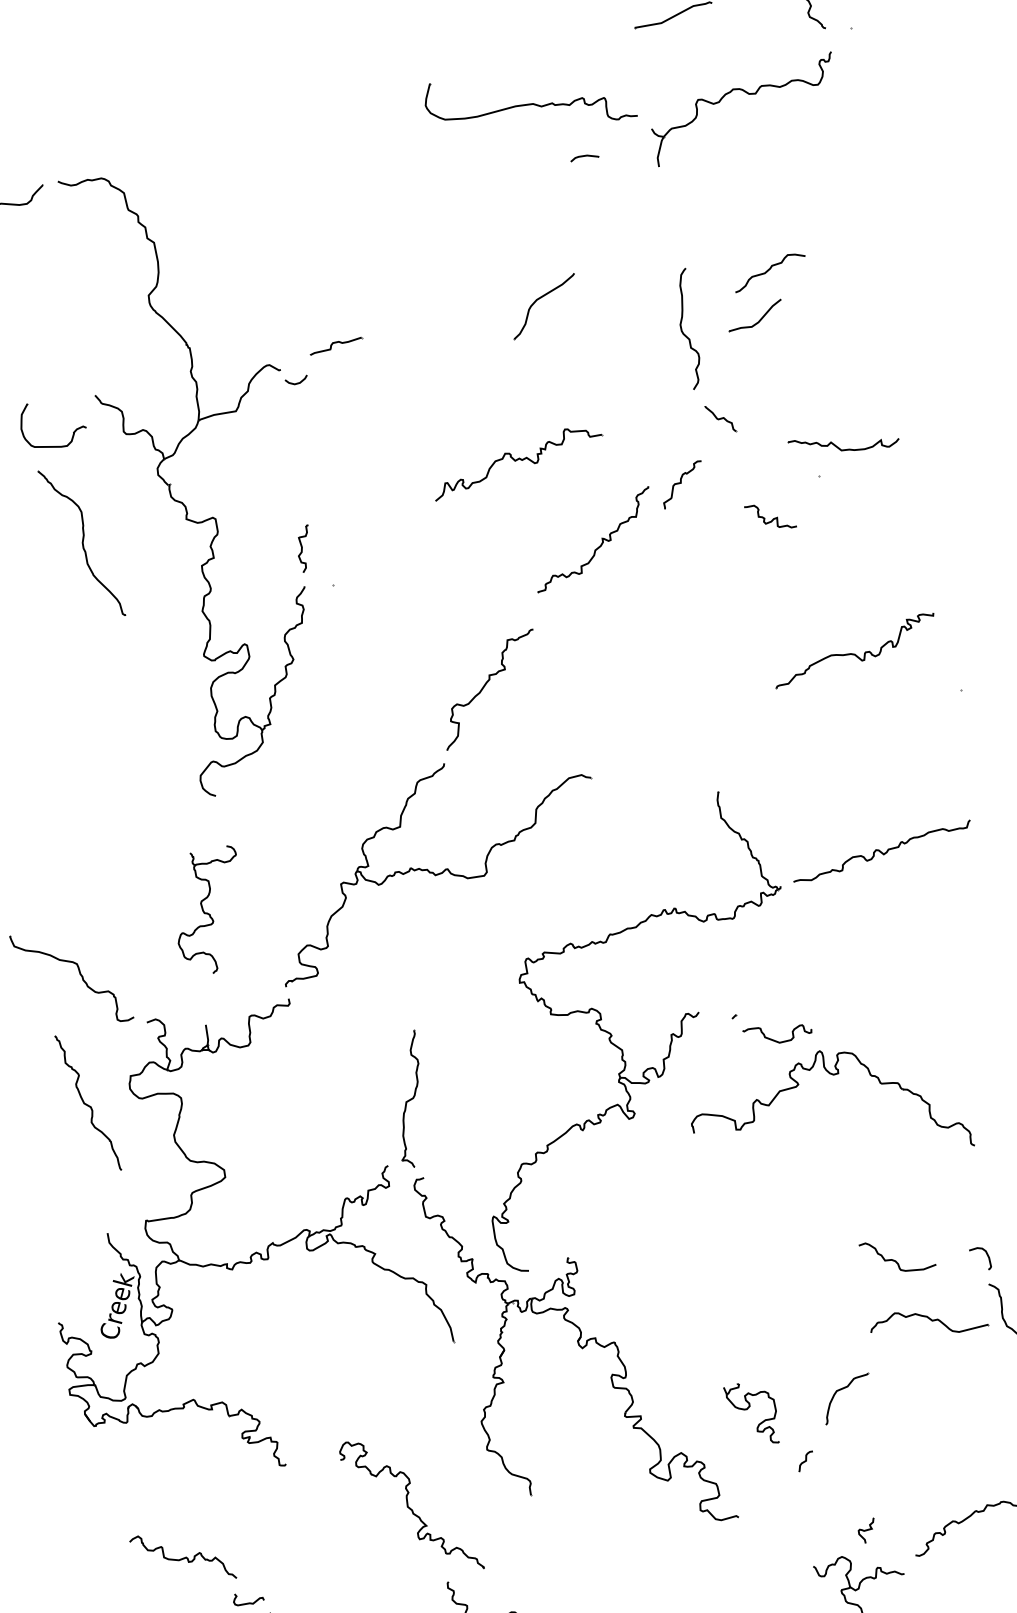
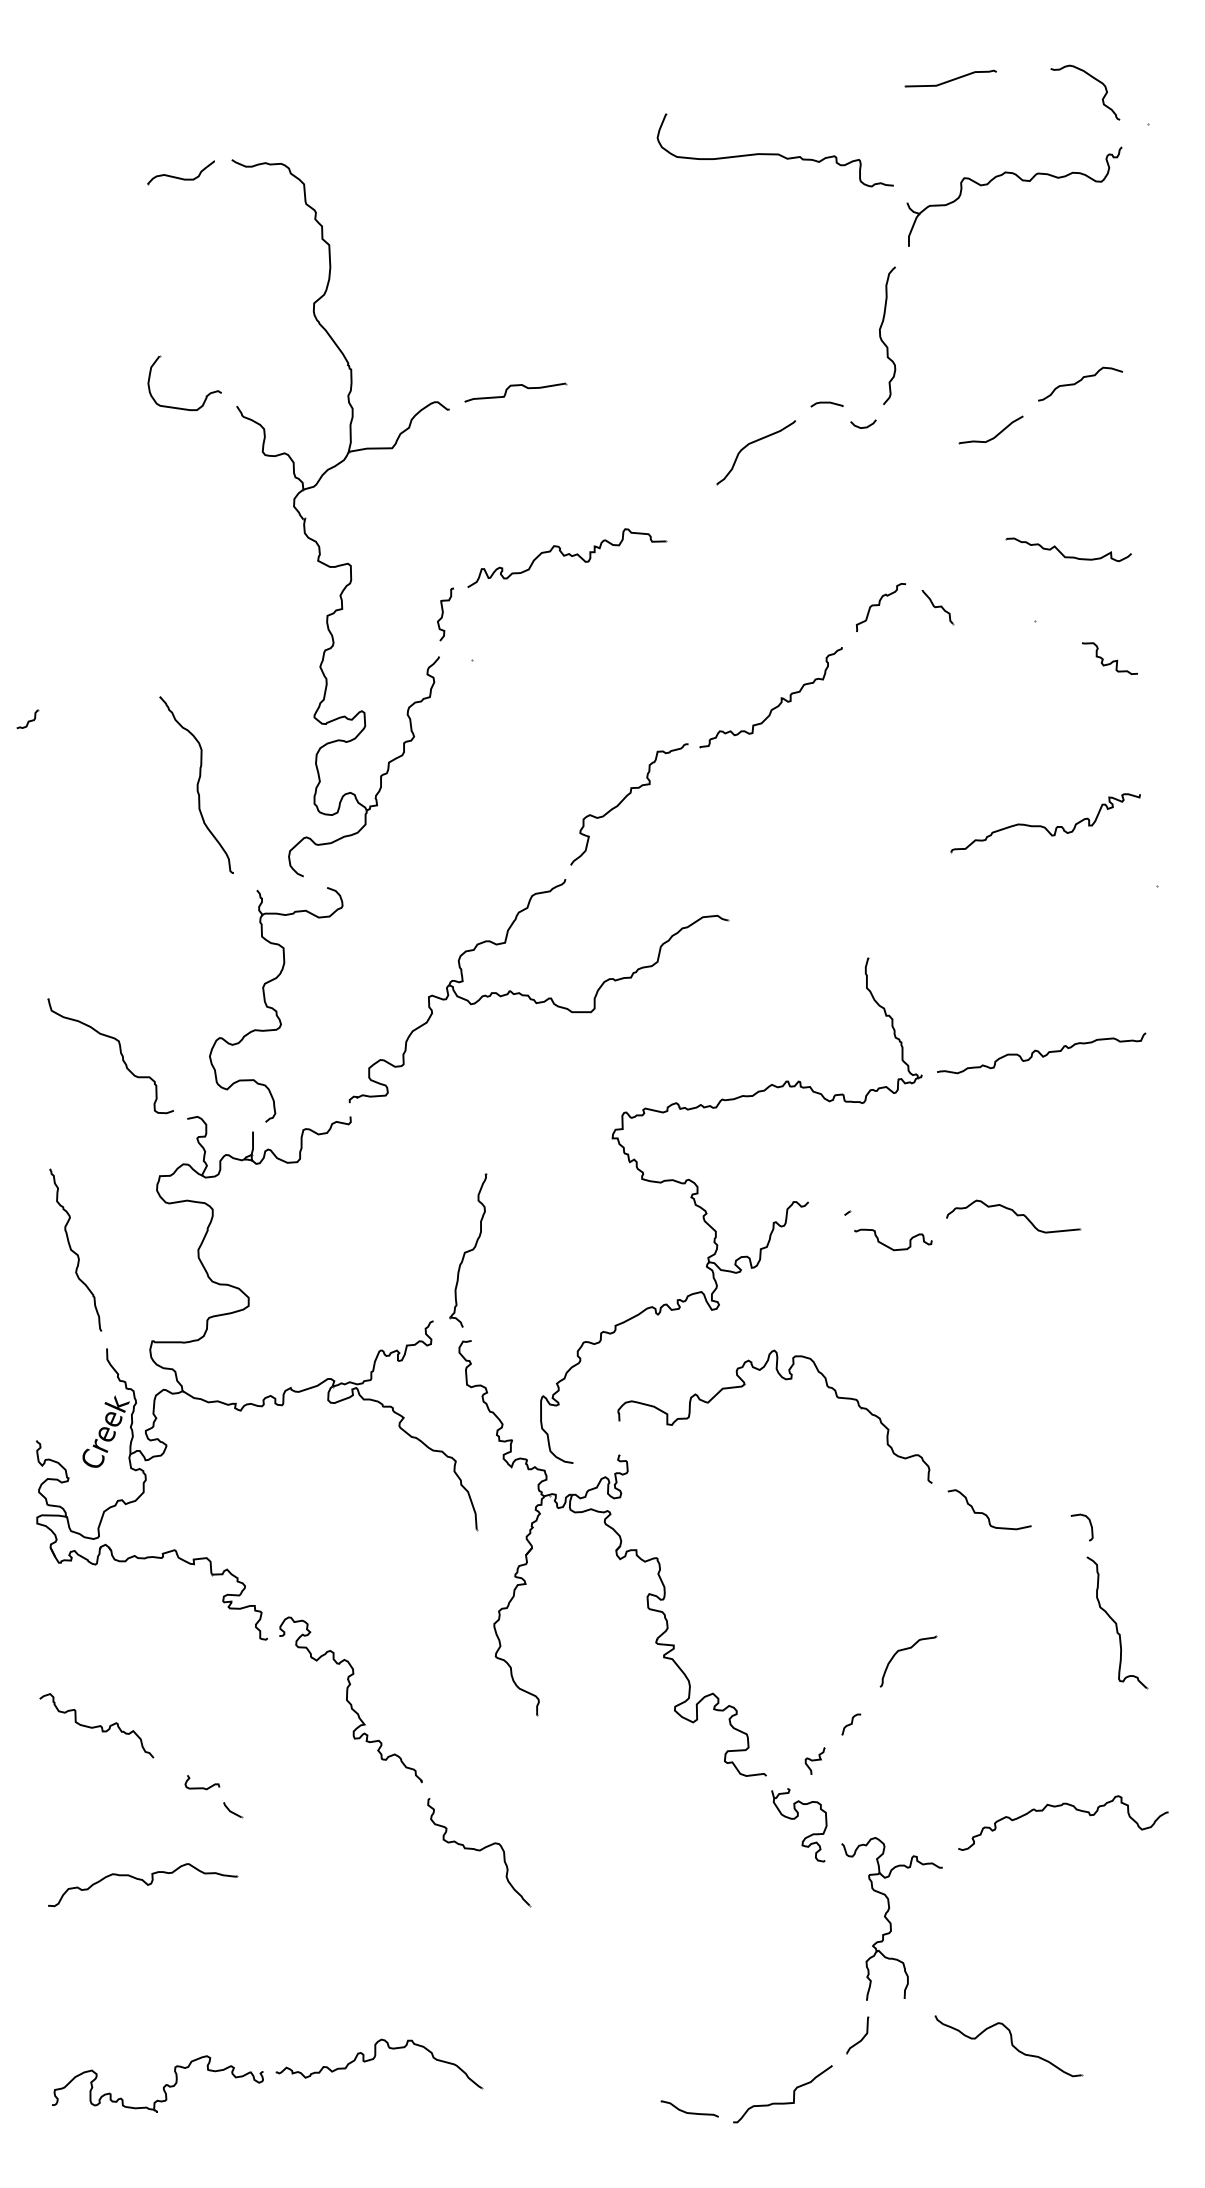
curve: (584, 156) -> (826, 403), moved
curve: (769, 271) -> (1079, 382), moved
part: (540, 298) -> (753, 443), moved
curve: (682, 330) -> (881, 336), moved
part: (335, 346) -> (515, 392), size x1.67
curve: (296, 382) -> (863, 426), moved
part: (720, 419) -> (937, 607), moved
part: (72, 432) -> (205, 396), moved
part: (844, 449) -> (1068, 556), moved
part: (518, 461) -> (567, 557), moved
curve: (773, 518) -> (1112, 660), moved
part: (601, 538) -> (780, 697), moved
part: (81, 542) -> (196, 784), moved
part: (209, 911) -> (276, 1004), size x1.67
part: (833, 1075) -> (785, 1380), moved
part: (88, 1102) -> (75, 1249), moved
part: (929, 1322) -> (1013, 1216), moved
part: (748, 1409) -> (795, 1819), moved
part: (410, 1505) -> (350, 1699), moved
curve: (866, 1530) -> (814, 1760), moved
curve: (183, 1557) -> (97, 1725), moved

